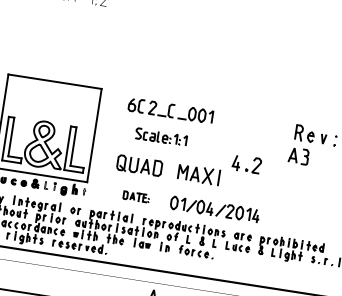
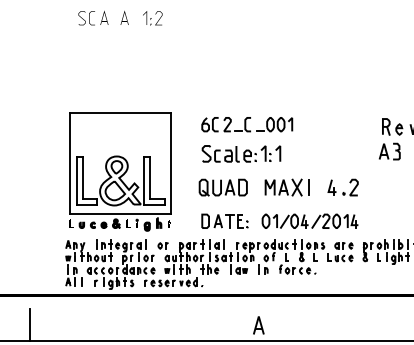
part: (161, 136) -> (241, 153), size x1.43
part: (246, 164) -> (342, 187), moved
part: (136, 196) -> (224, 220), size x1.67

